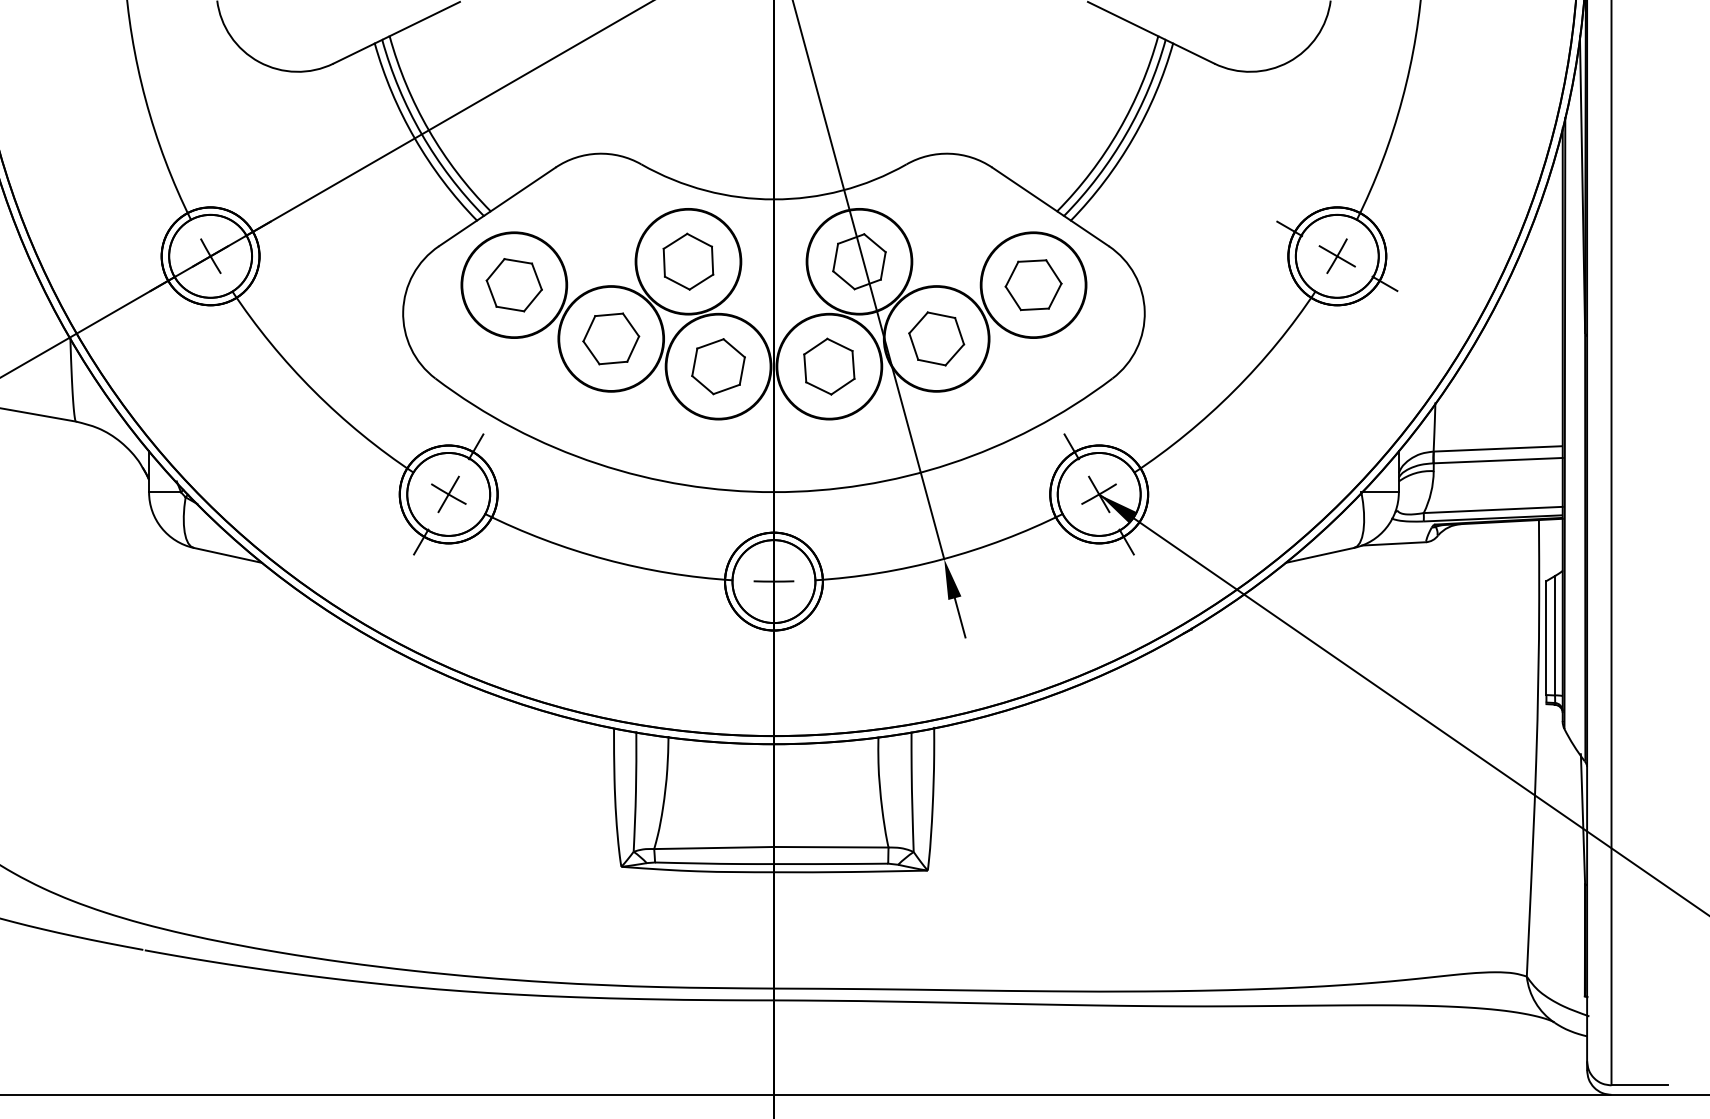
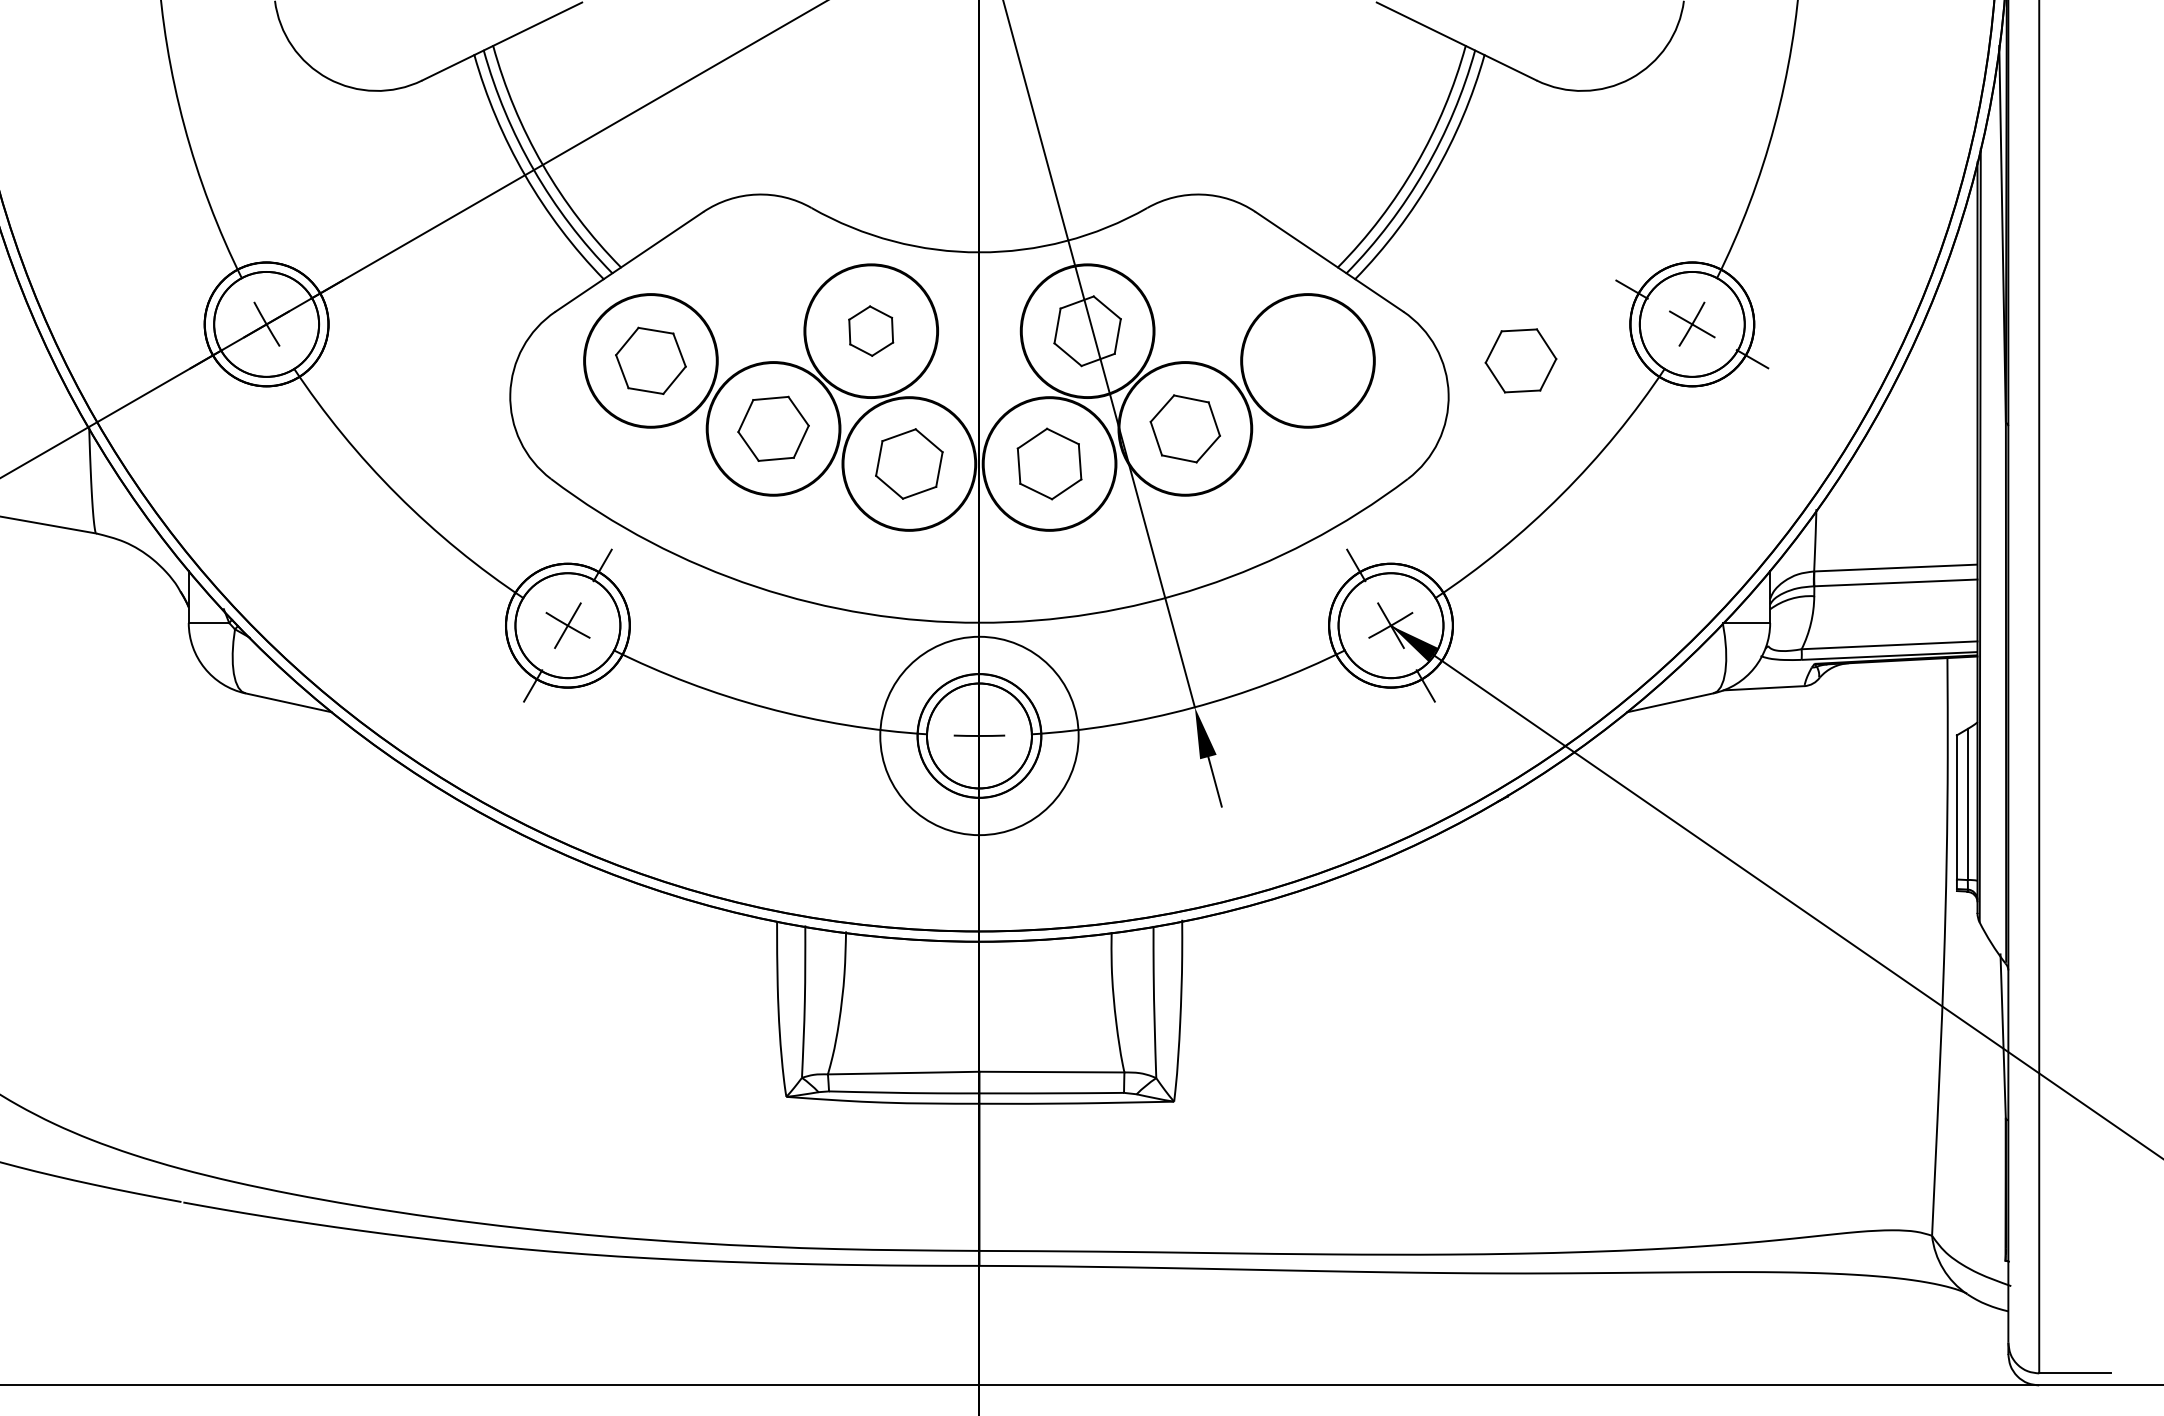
part: (687, 261) -> (870, 330), size x0.7
part: (1033, 284) -> (1520, 360), moved
circle: (773, 581) -> (979, 735), size x1.6

